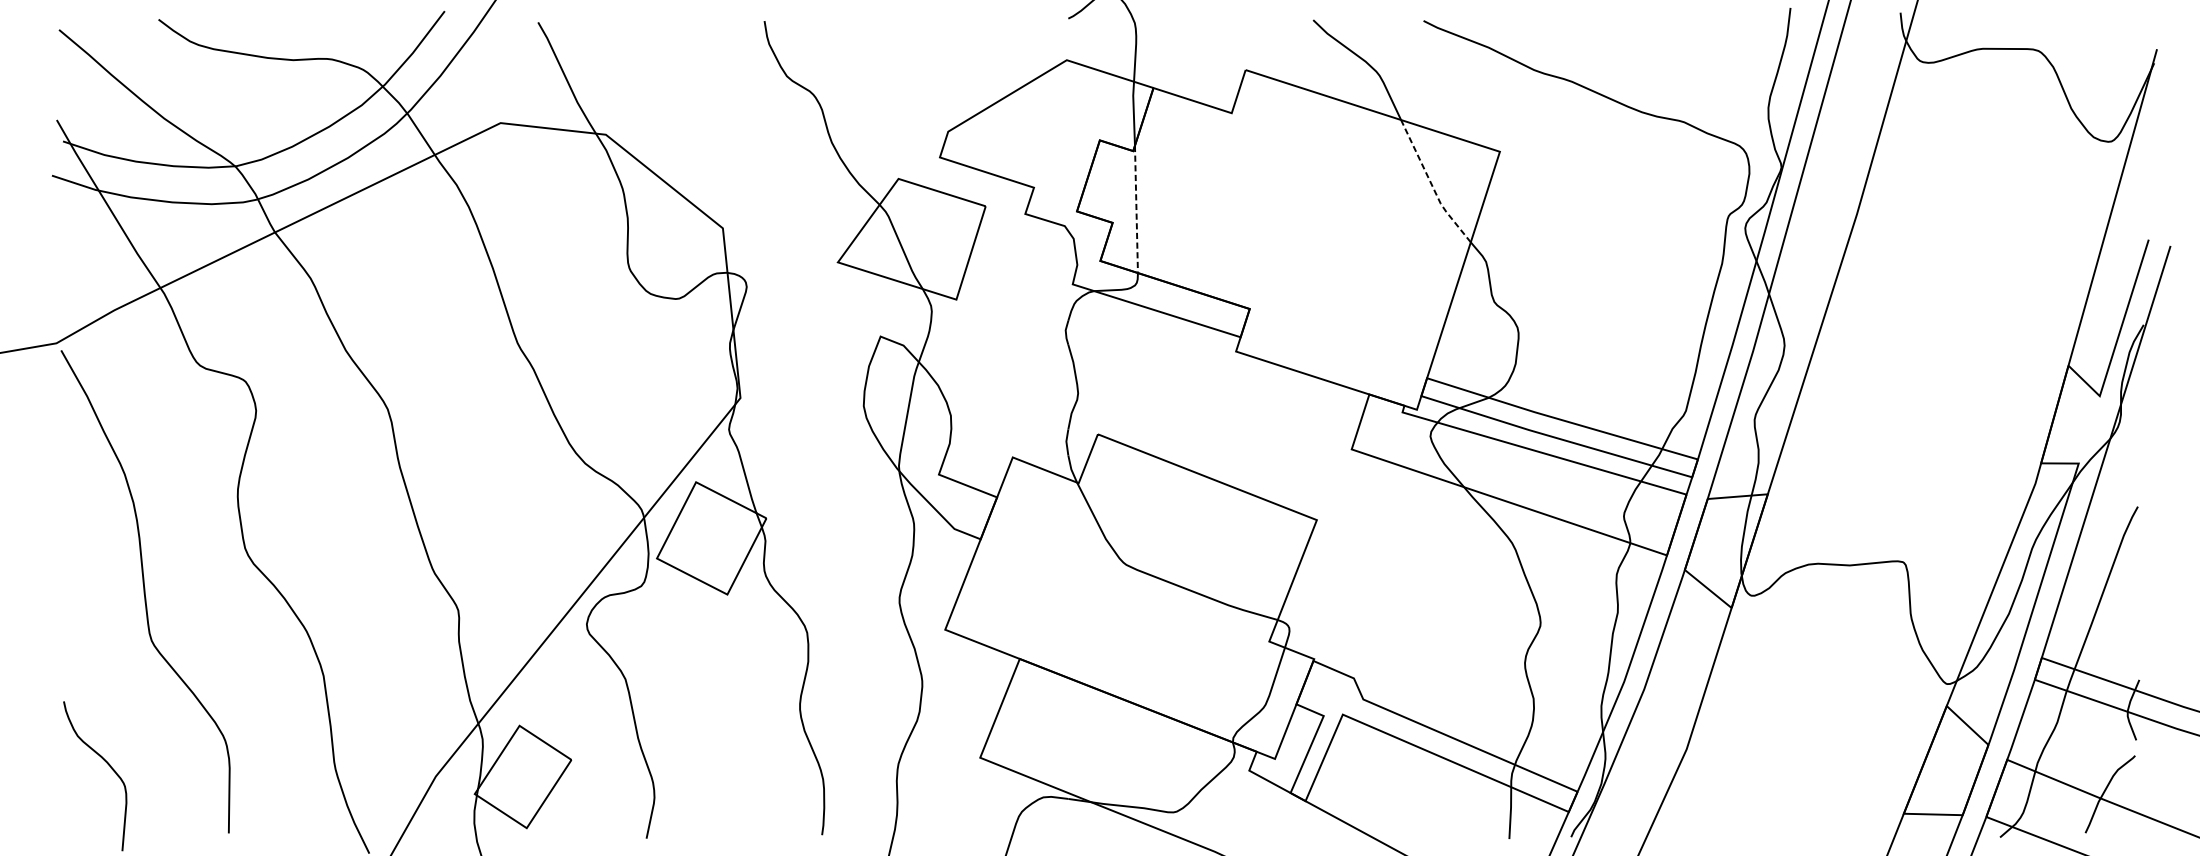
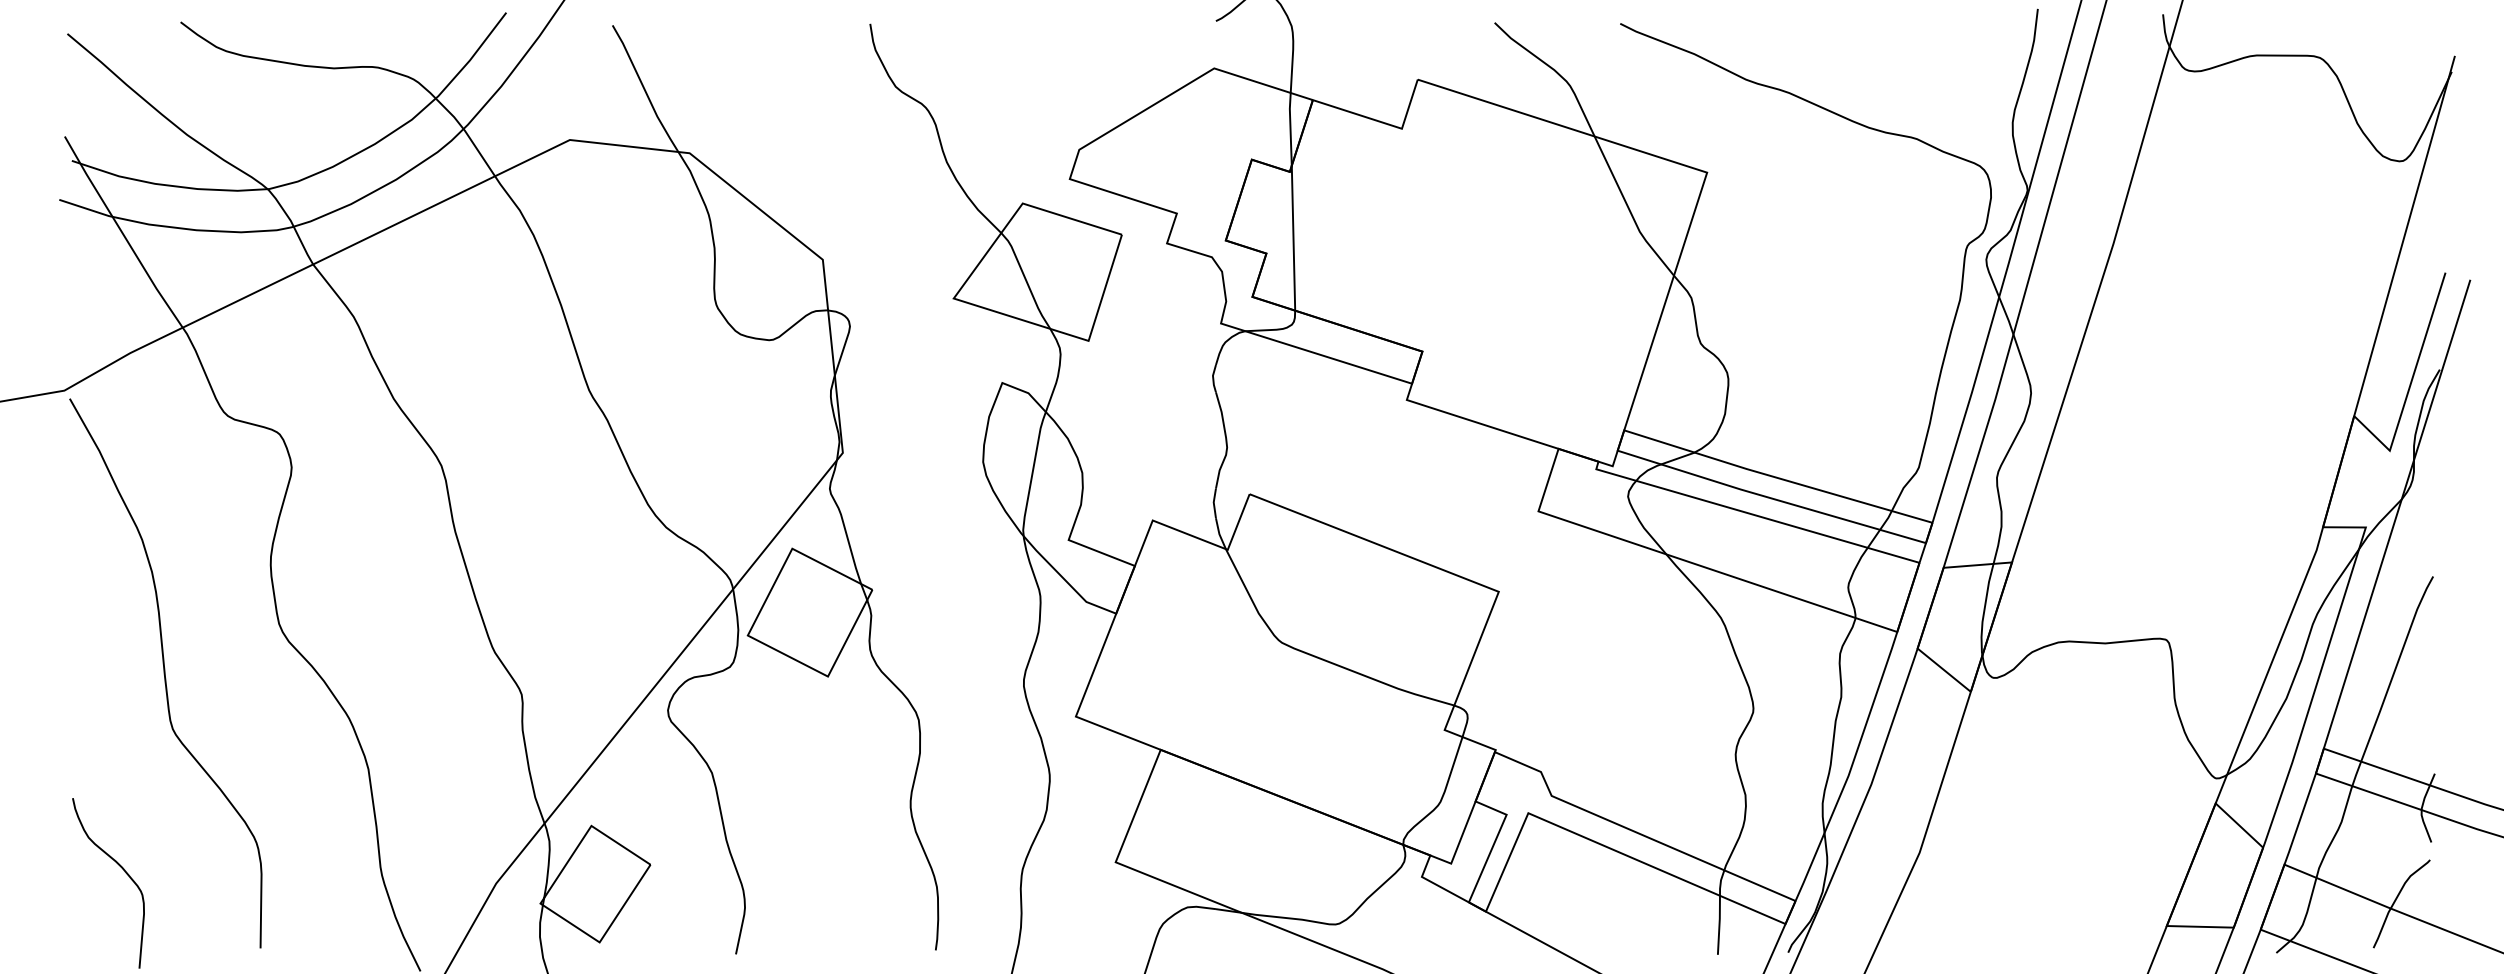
line: (1432, 185) -> (1630, 211), dashed -> solid
line: (1136, 209) -> (1293, 238), dashed -> solid

